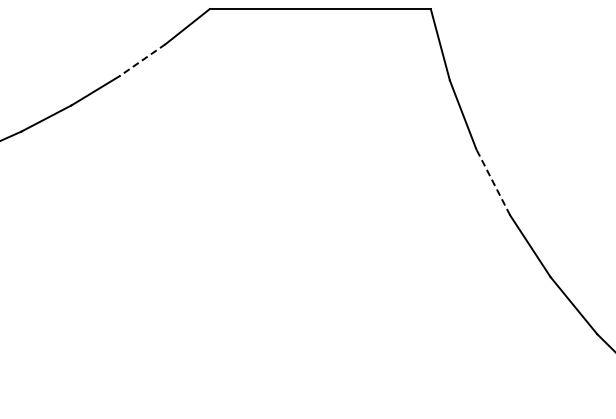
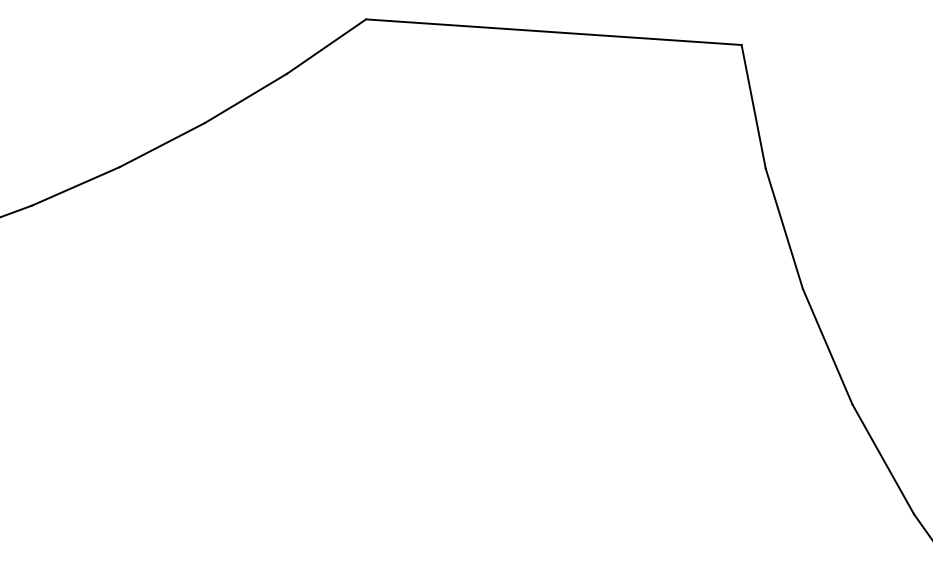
line: (142, 60) -> (245, 98), dashed -> solid
line: (493, 182) -> (828, 346), dashed -> solid

